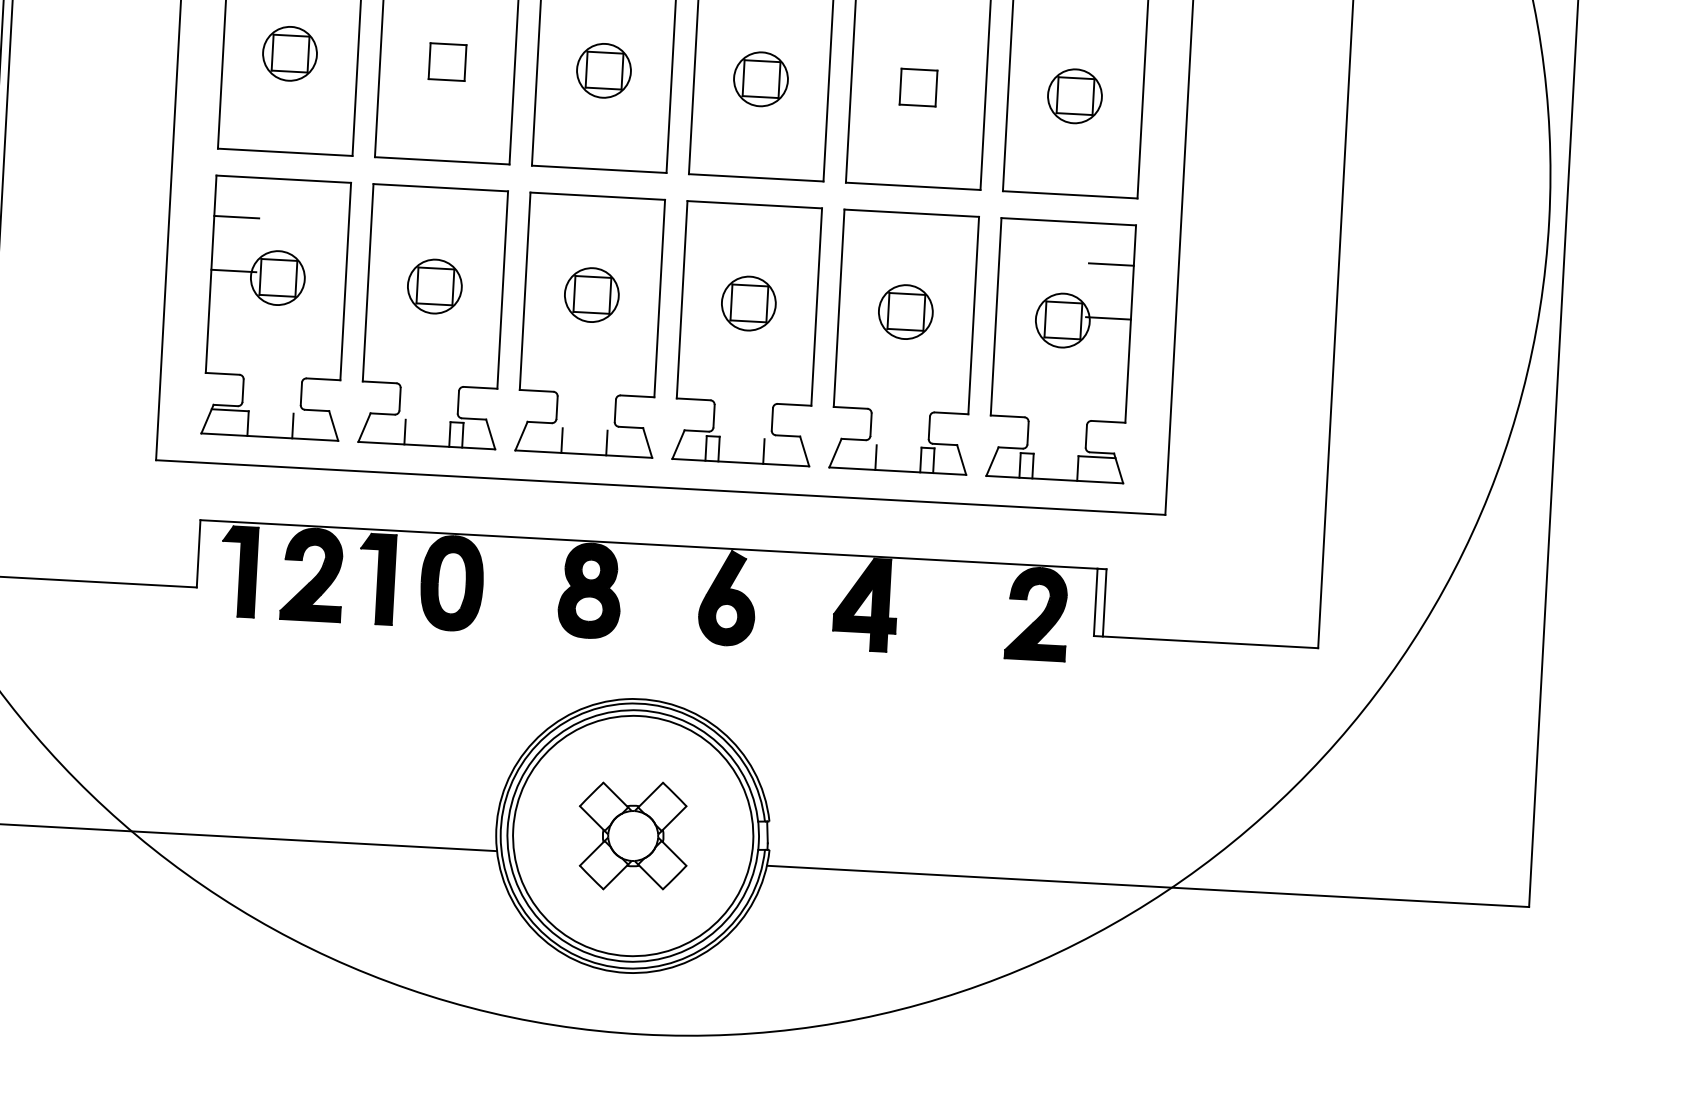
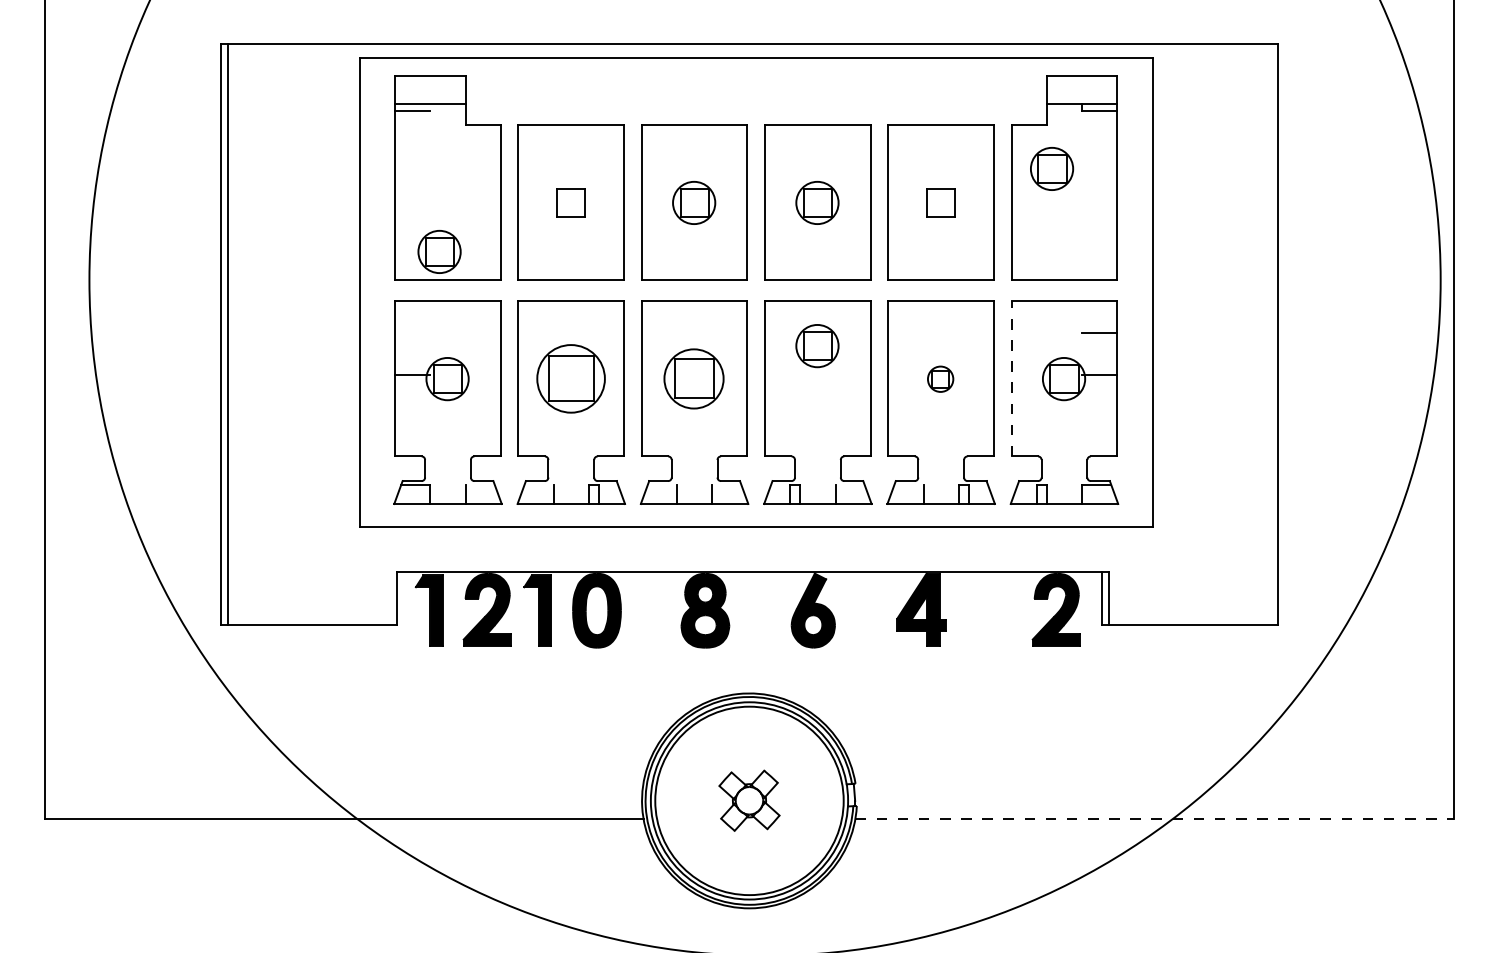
part: (289, 53) -> (439, 251), moved
part: (1075, 95) -> (1052, 168), moved
line: (236, 217) -> (412, 333), removed
part: (434, 287) -> (570, 379), size x1.6
part: (592, 295) -> (694, 379), size x1.4
part: (748, 304) -> (817, 346), moved
part: (905, 312) -> (940, 379), size x0.6
line: (995, 316) -> (1011, 378), solid -> dashed
part: (633, 835) -> (749, 800), size x0.7
line: (1148, 886) -> (1155, 818), solid -> dashed

